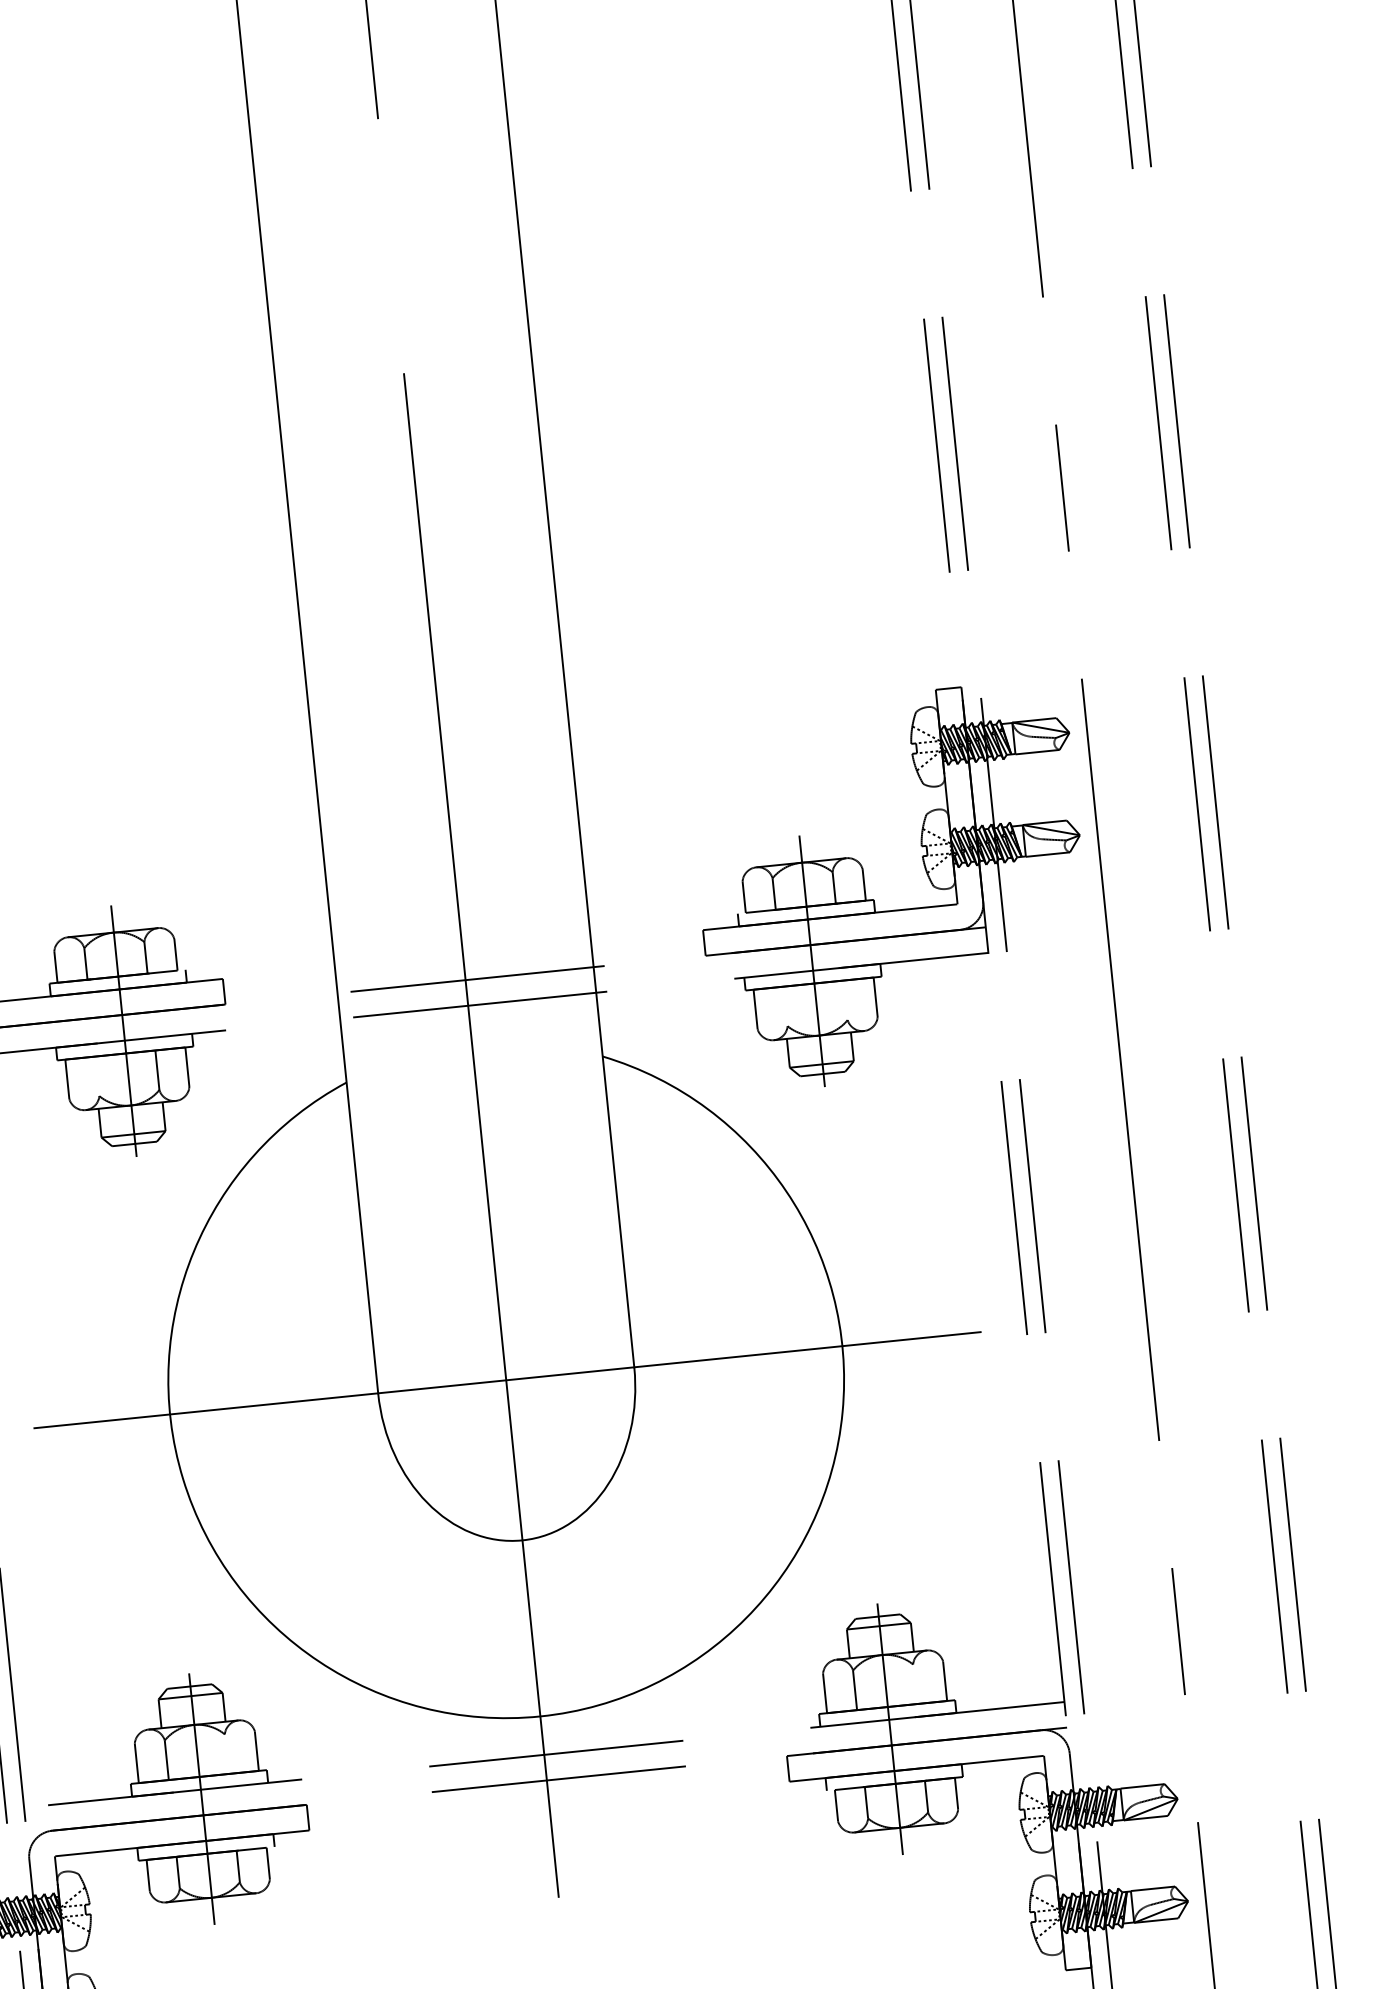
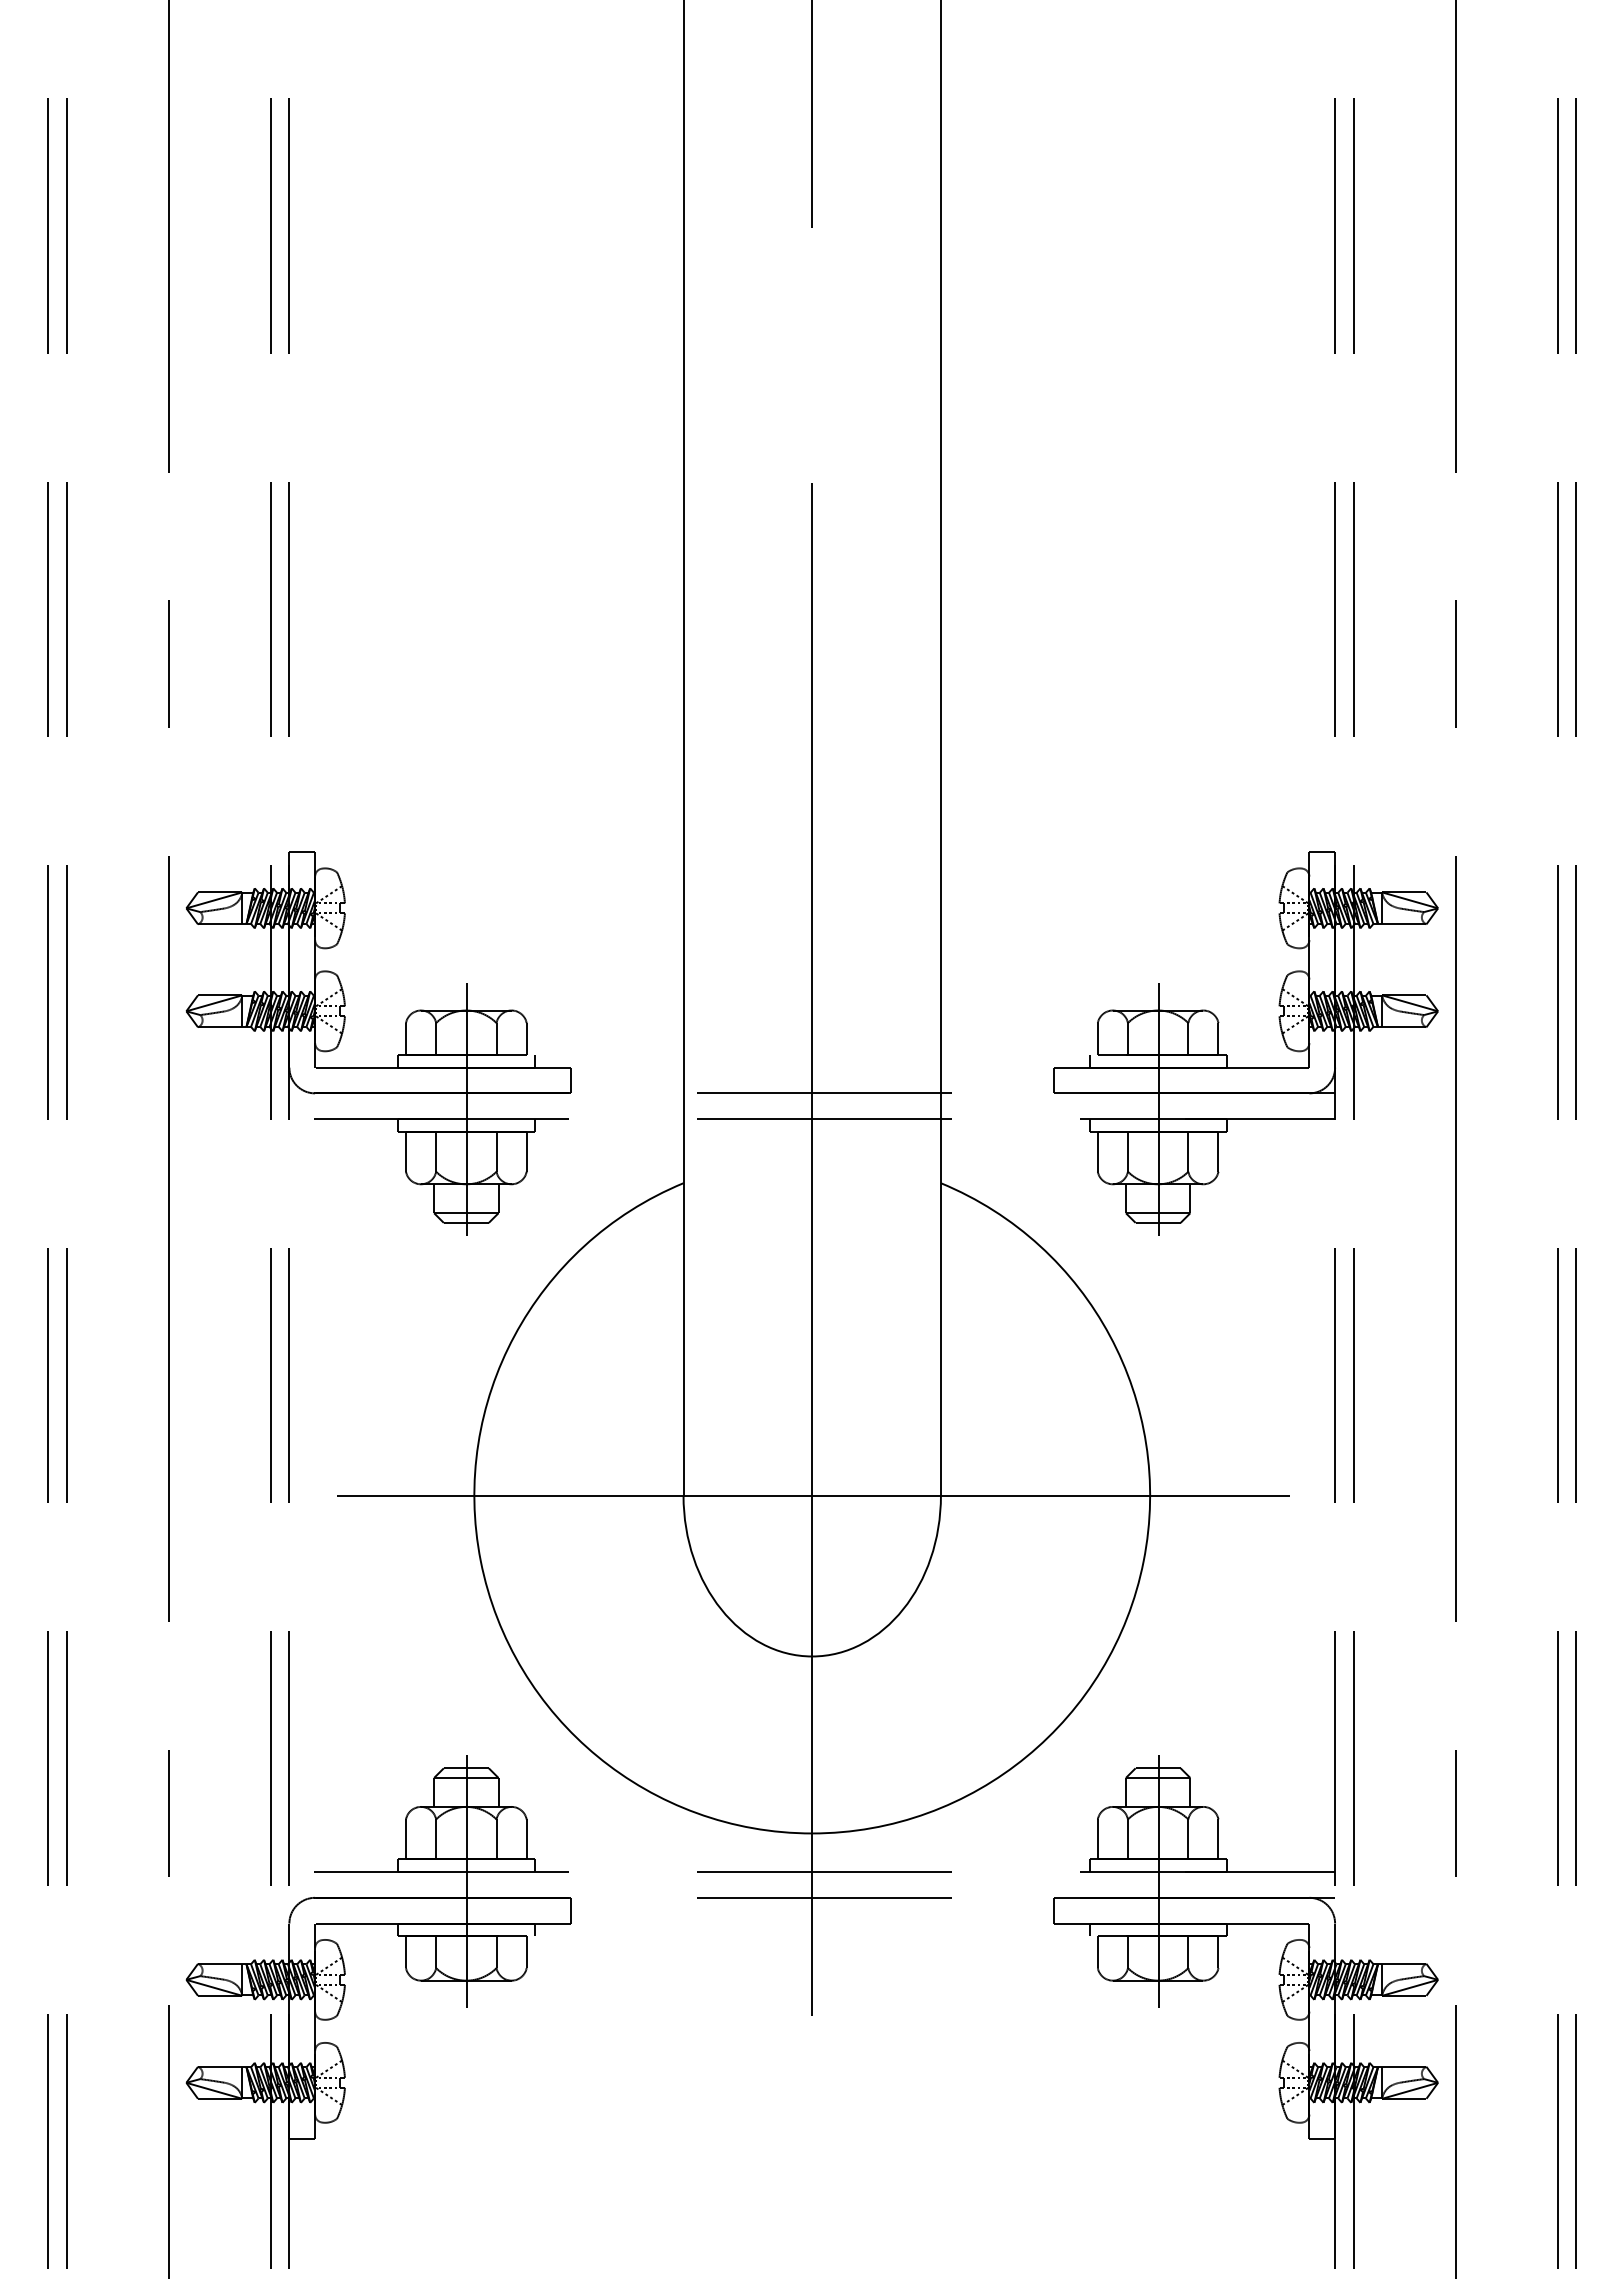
line: (845, 999) -> (1188, 1151), added
line: (785, 1006) -> (1127, 1151), added
line: (97, 1075) -> (436, 1151), added
line: (915, 1684) -> (1188, 1839), added
line: (226, 1754) -> (496, 1839), added

